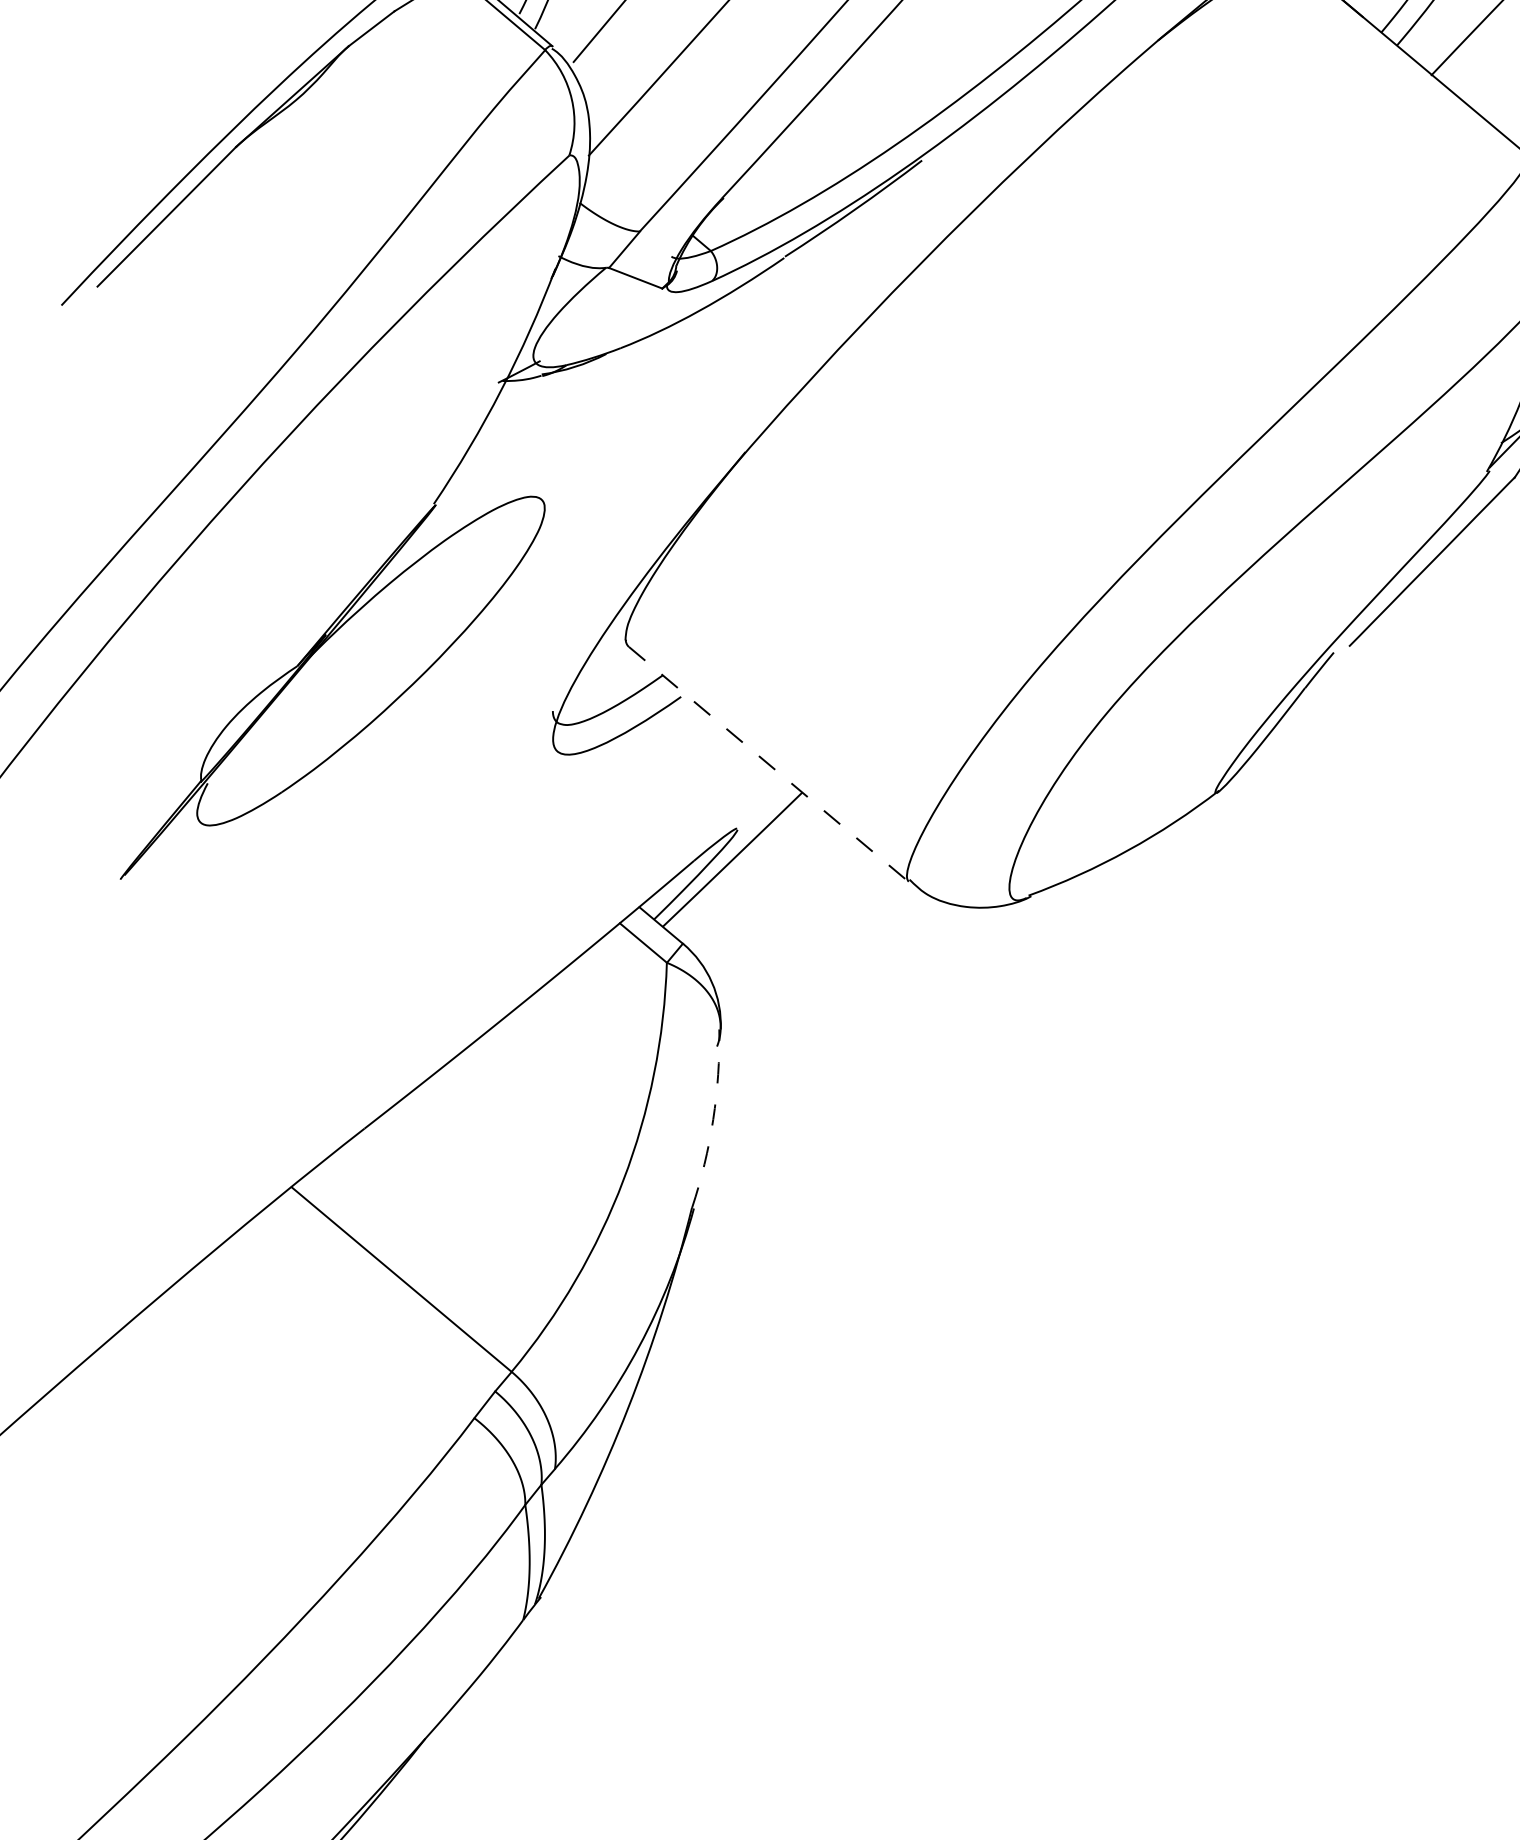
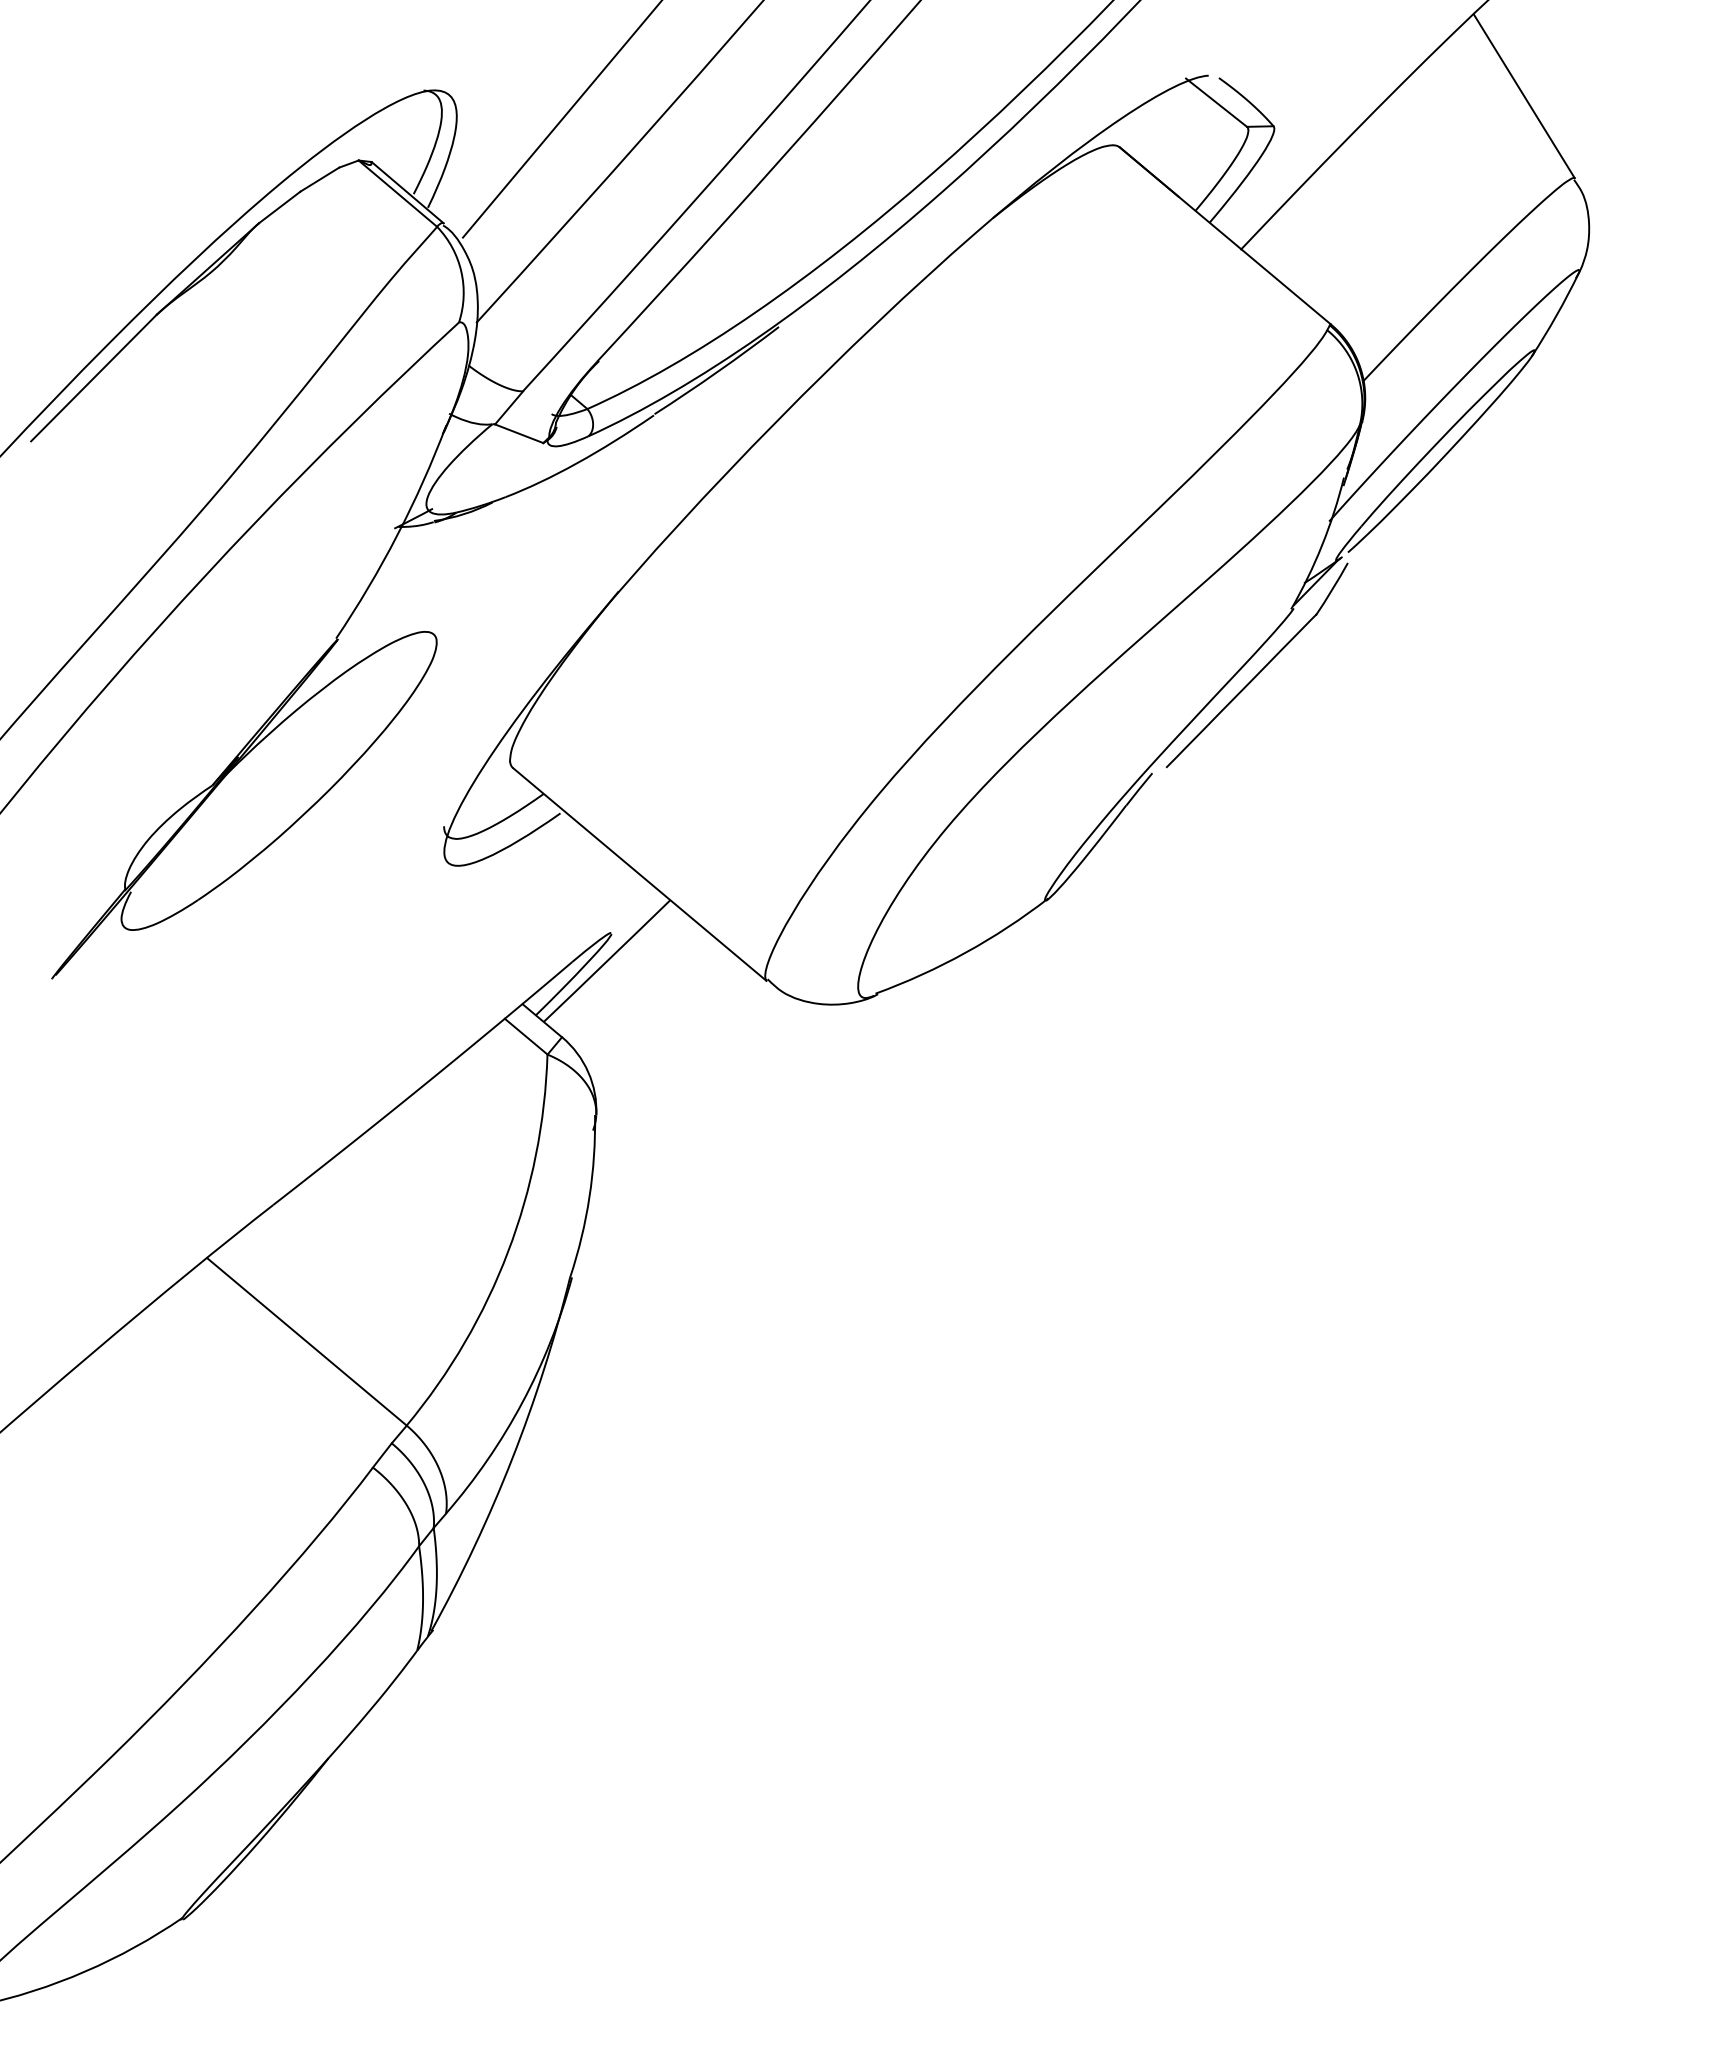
line: (769, 764) -> (640, 874), dashed -> solid
arc: (713, 1119) -> (589, 1196), dashed -> solid

